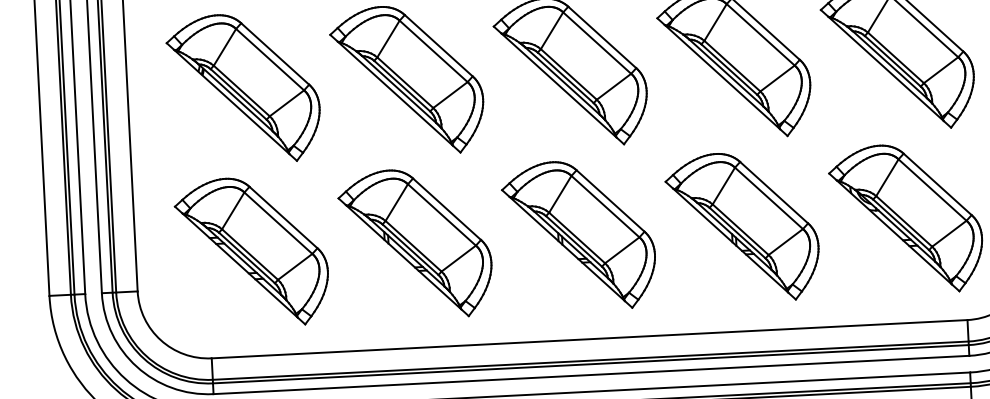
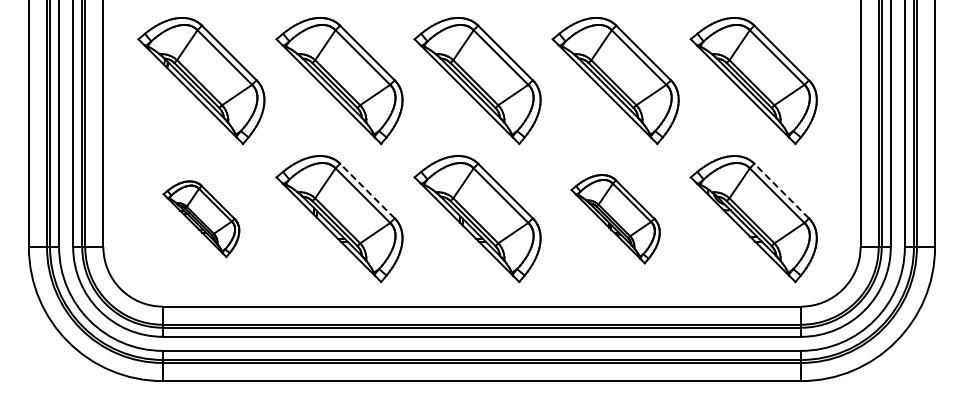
line: (937, 184) -> (781, 191), solid -> dashed
line: (447, 209) -> (367, 191), solid -> dashed
part: (742, 228) -> (615, 219), size x0.7
part: (252, 252) -> (201, 219), size x0.6

